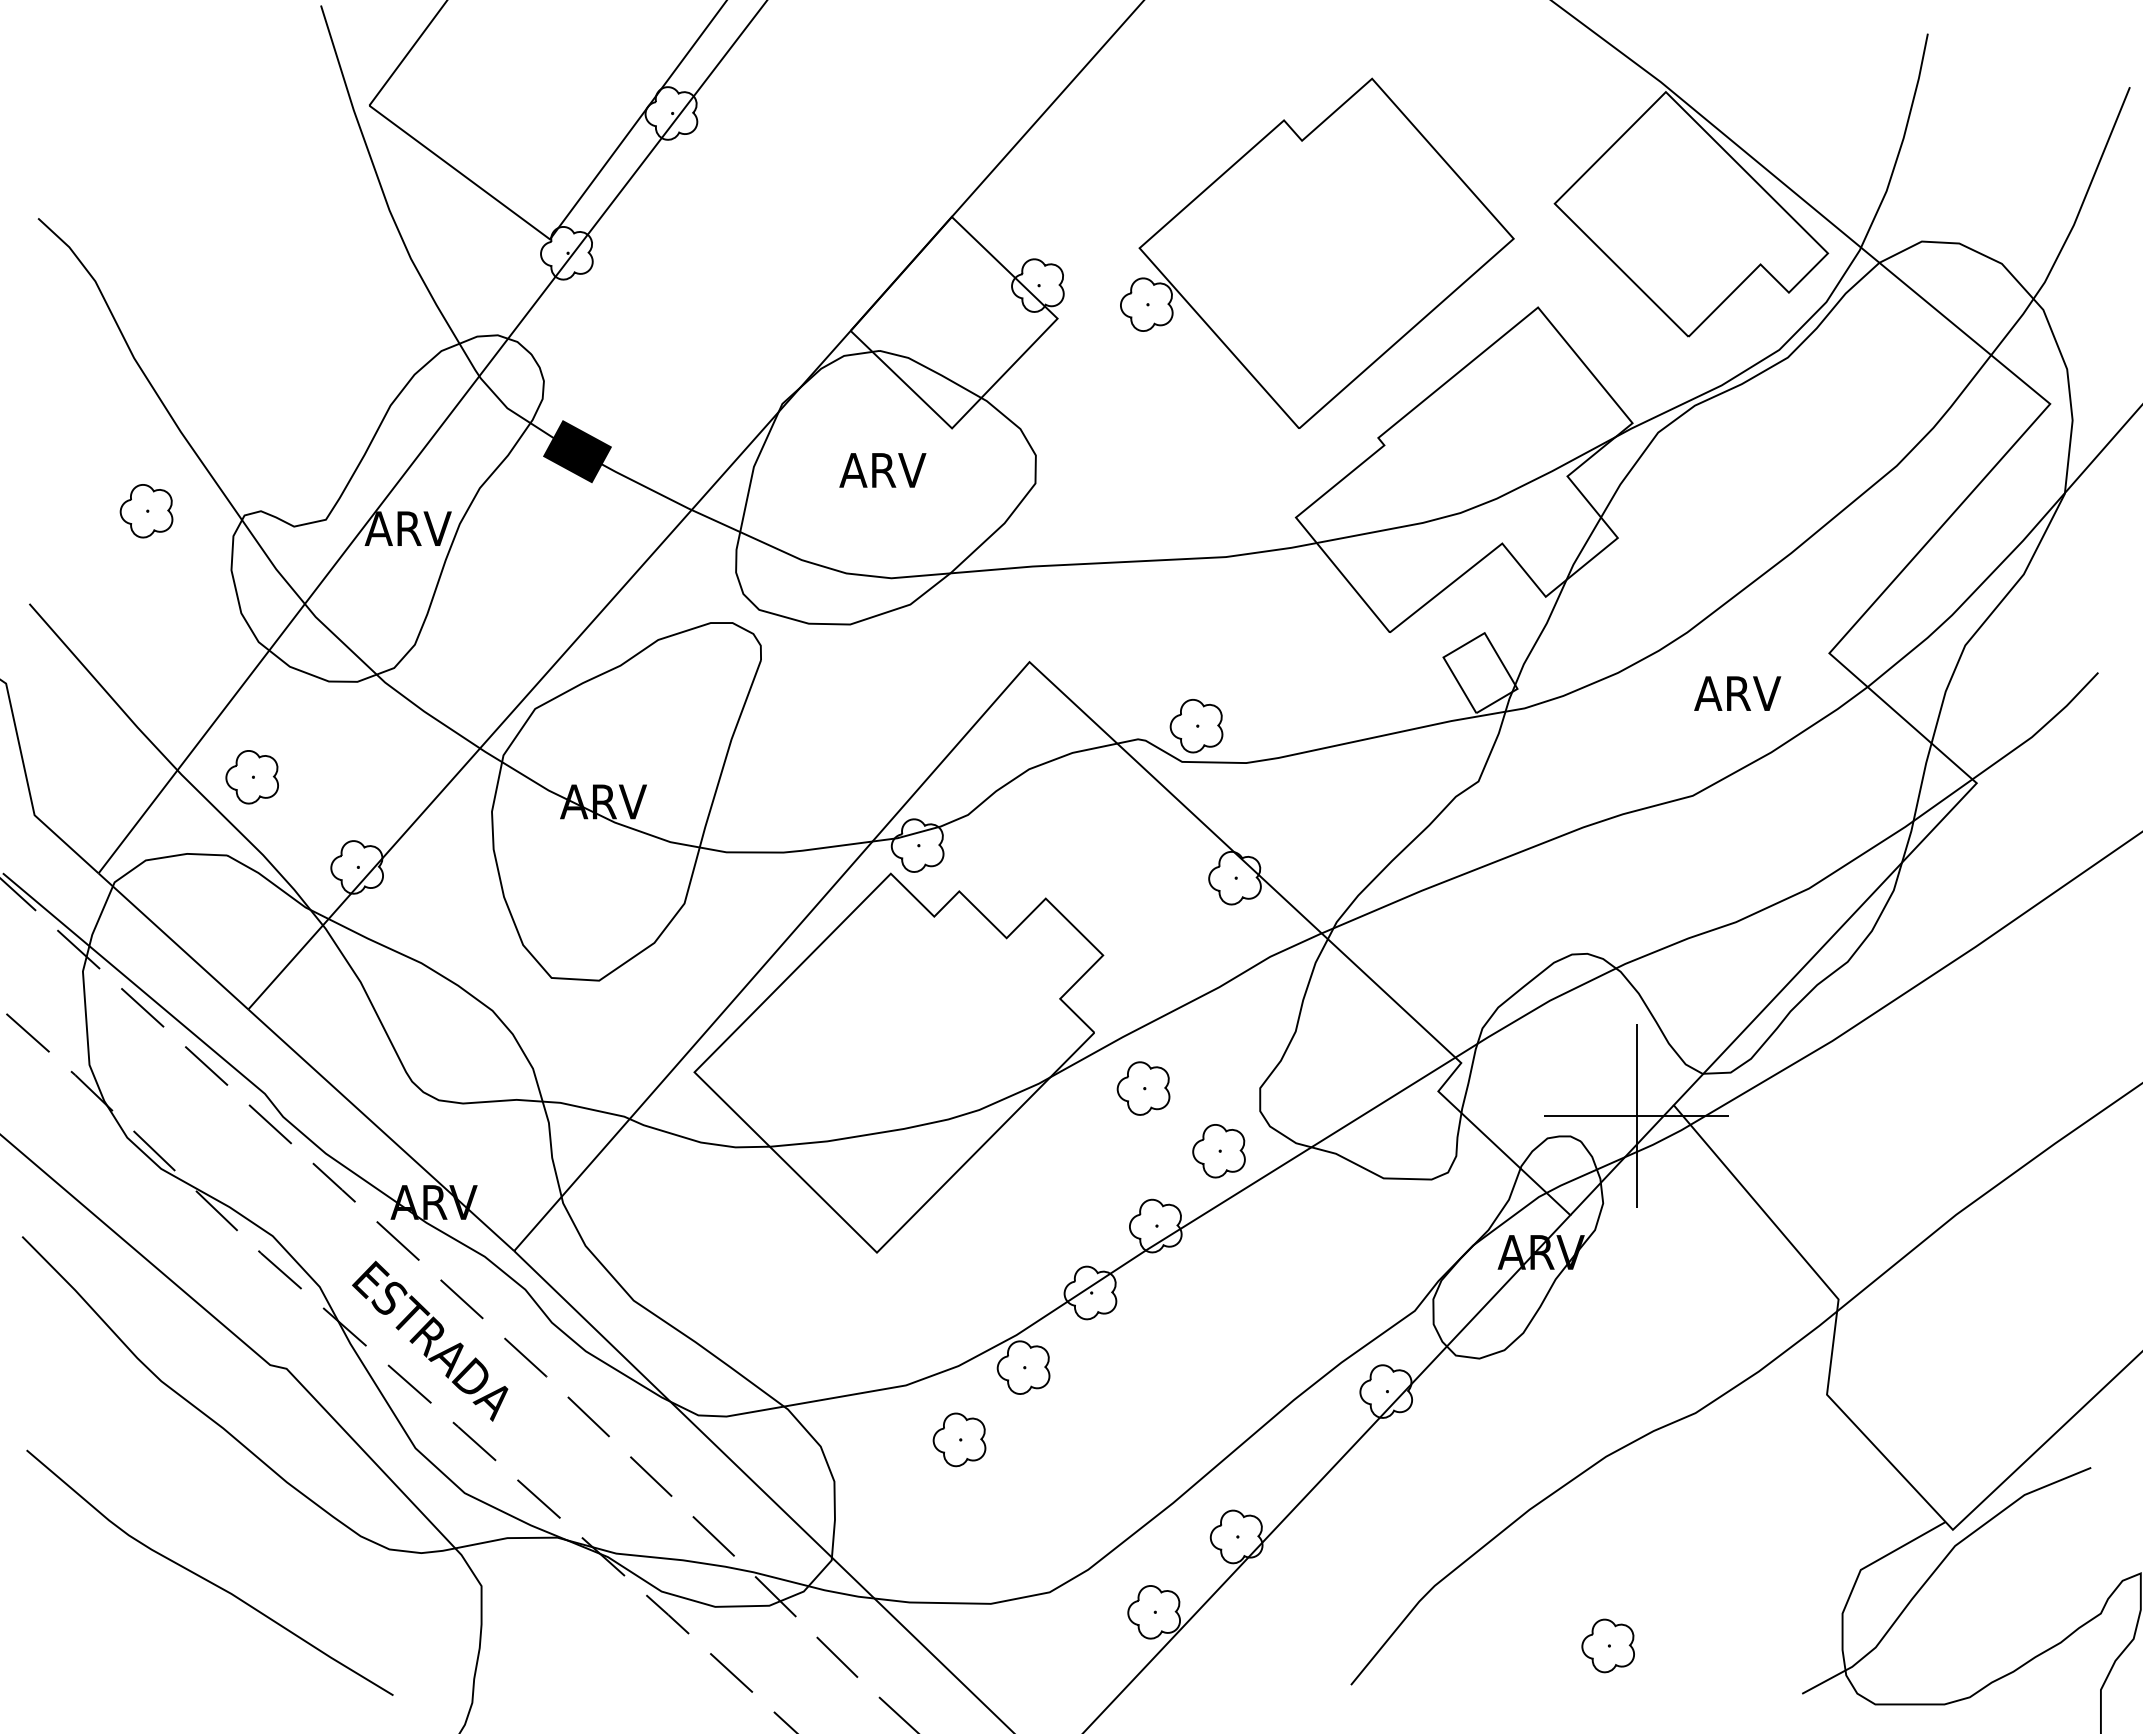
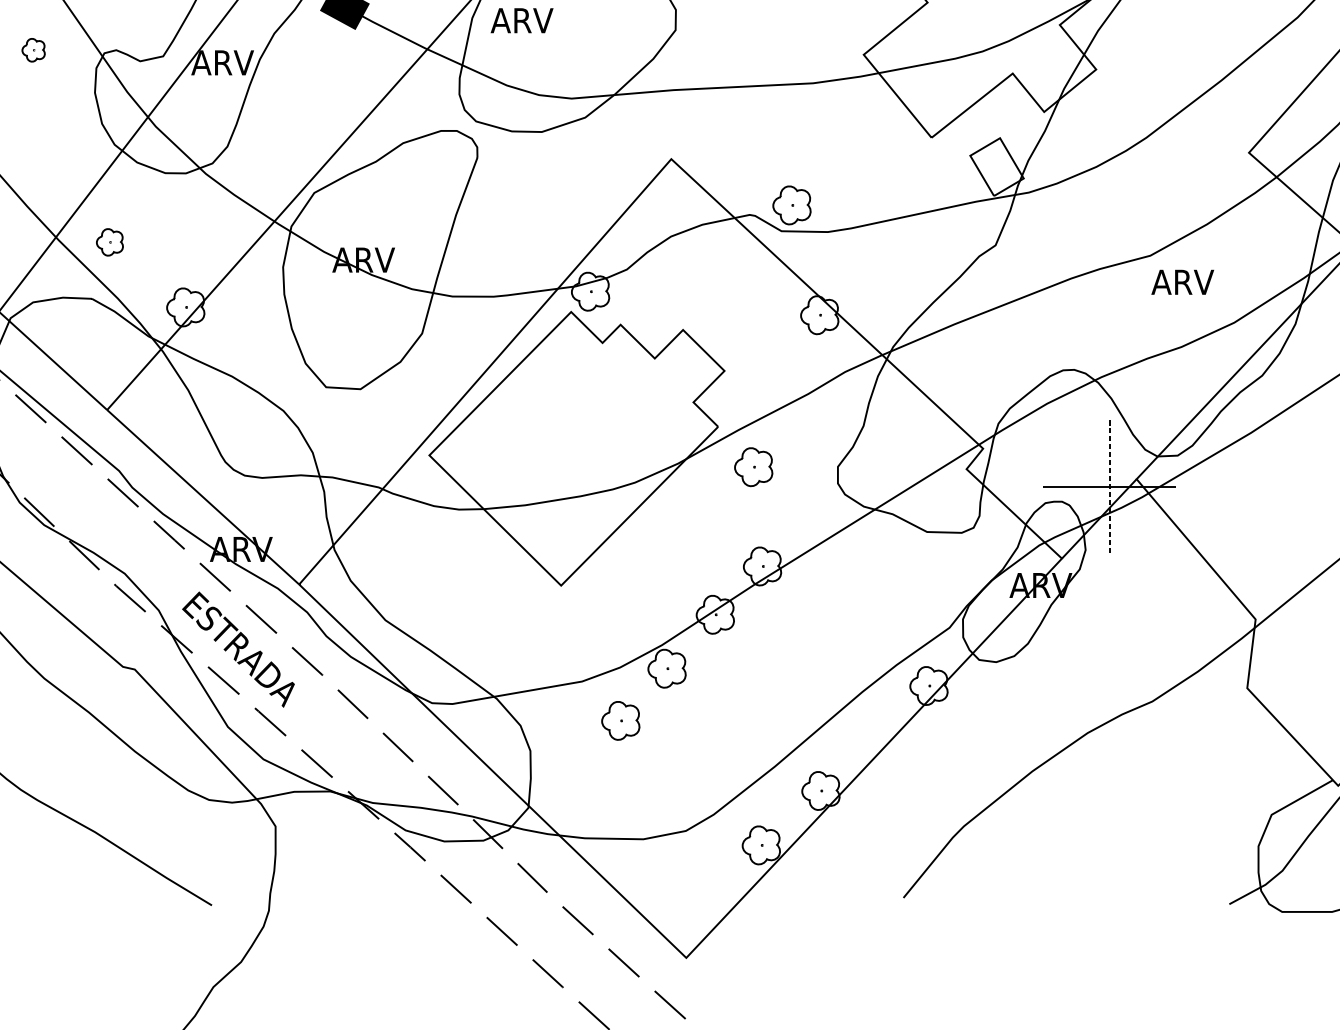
text: (882, 470) -> (521, 20), moved
part: (146, 511) -> (33, 50), size x0.6
text: (1737, 693) -> (1182, 282), moved
part: (251, 777) -> (109, 242), size x0.7
line: (1636, 1116) -> (1109, 487), solid -> dashed
part: (1218, 1151) -> (807, 512), removed
part: (1607, 1645) -> (1088, 869), removed

